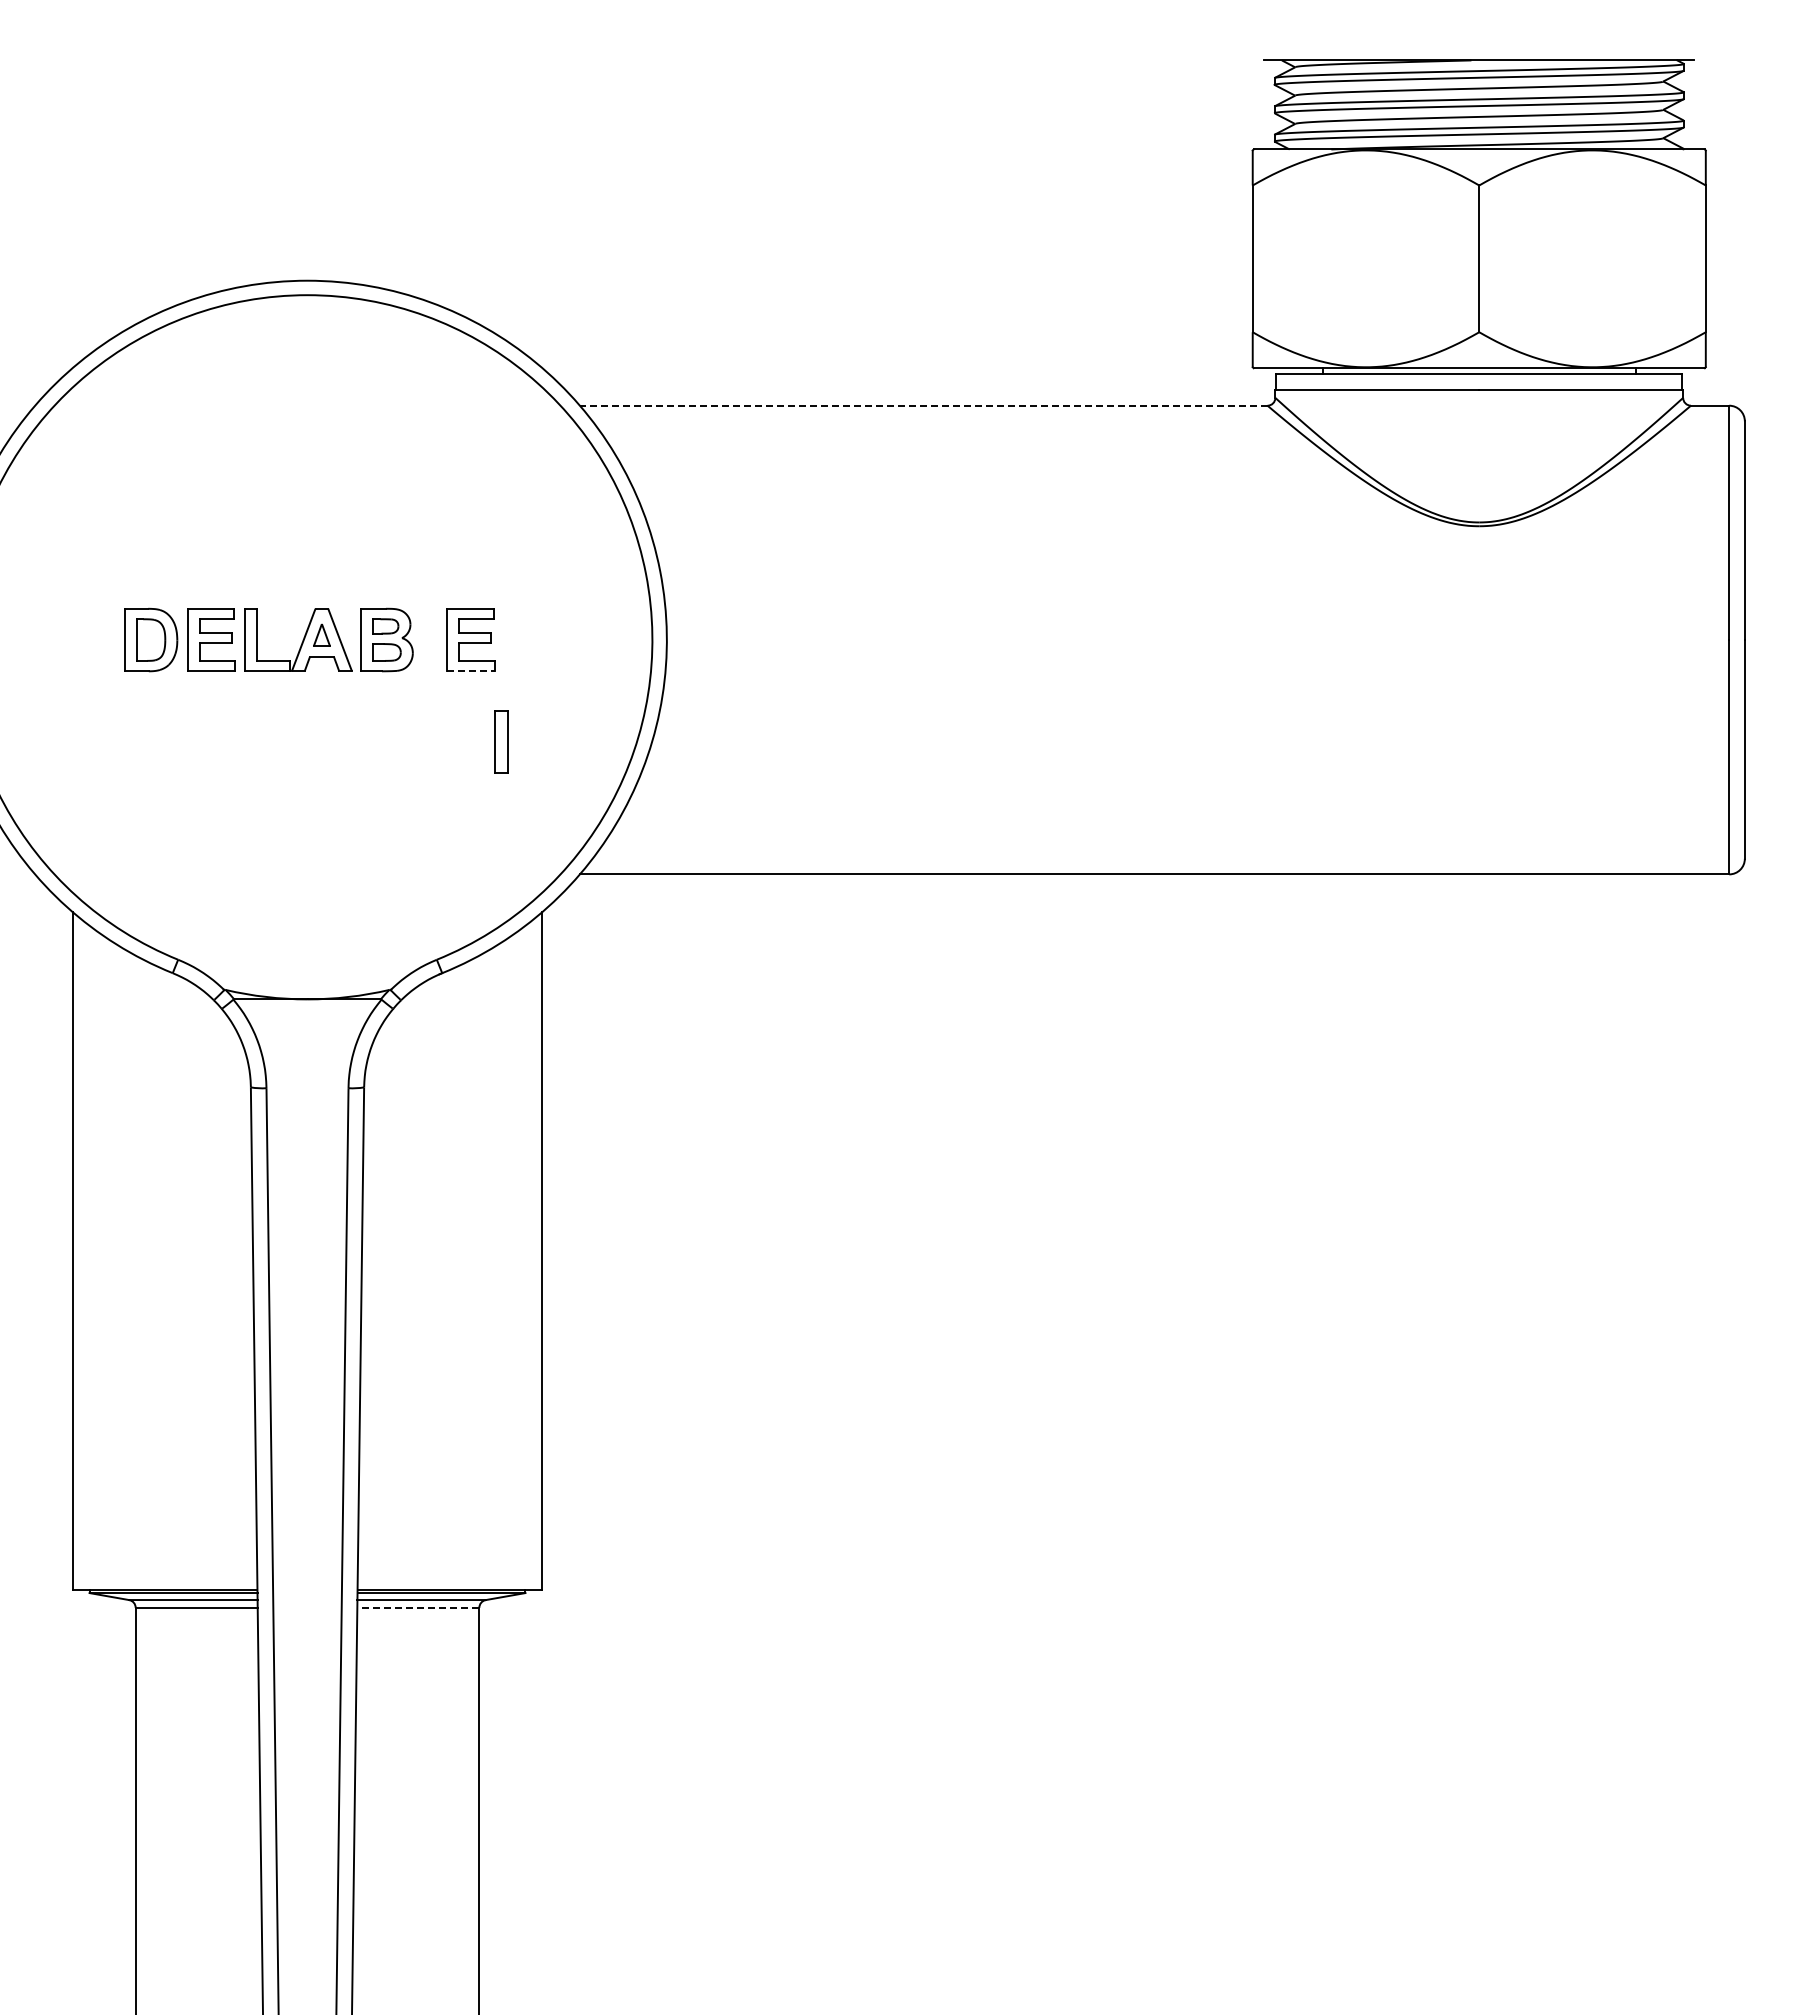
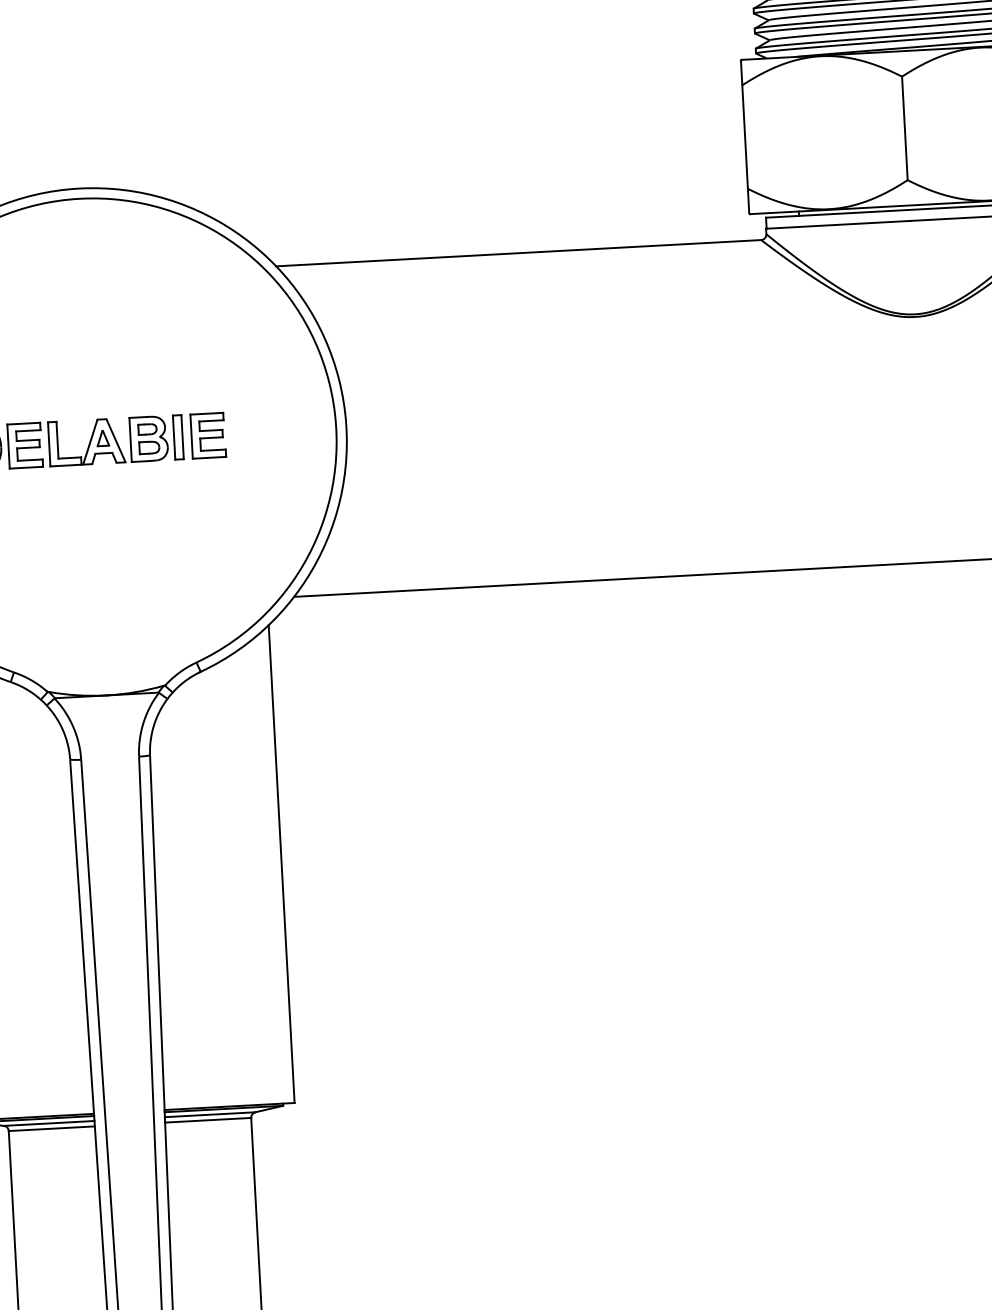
line: (923, 405) -> (518, 253), dashed -> solid
line: (470, 671) -> (209, 457), dashed -> solid
part: (501, 741) -> (178, 437), moved
line: (417, 1607) -> (207, 1120), dashed -> solid

